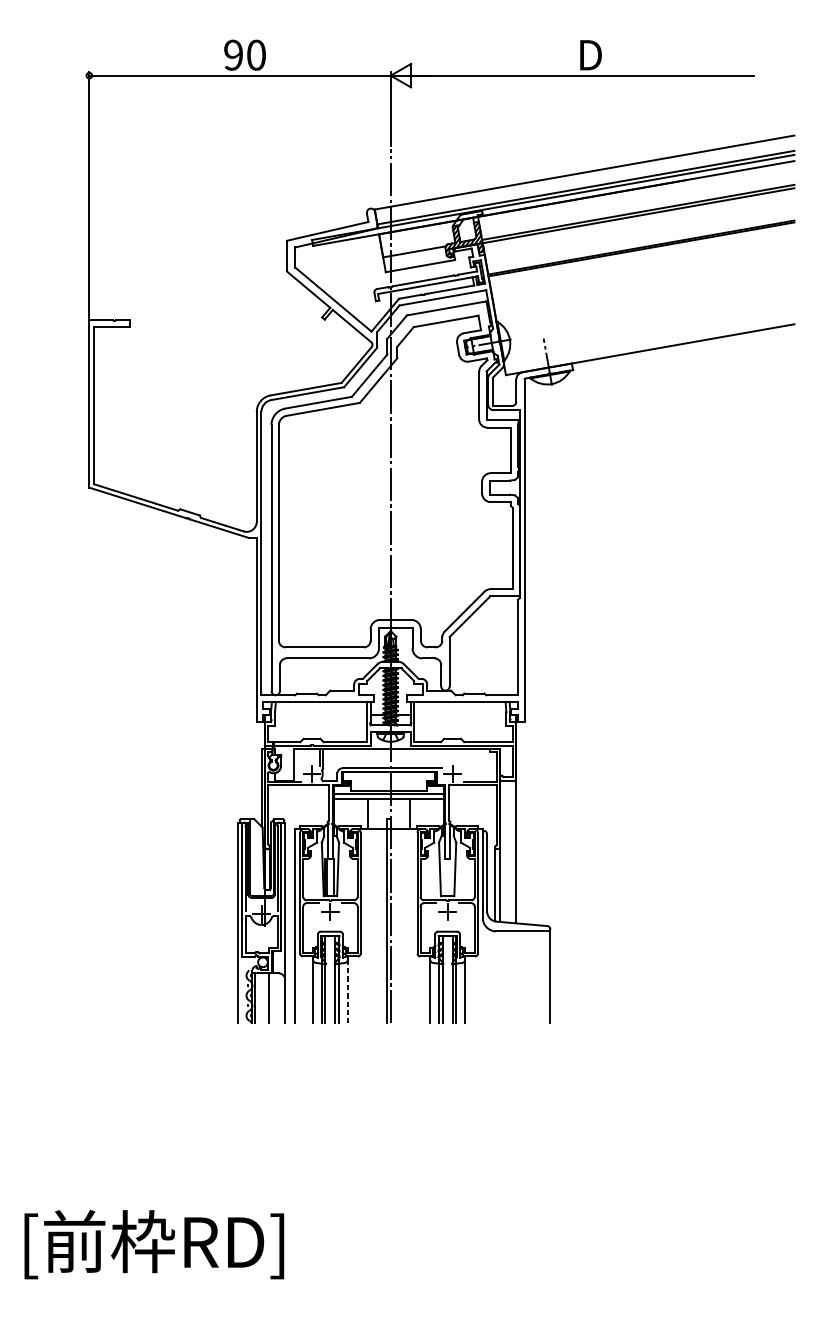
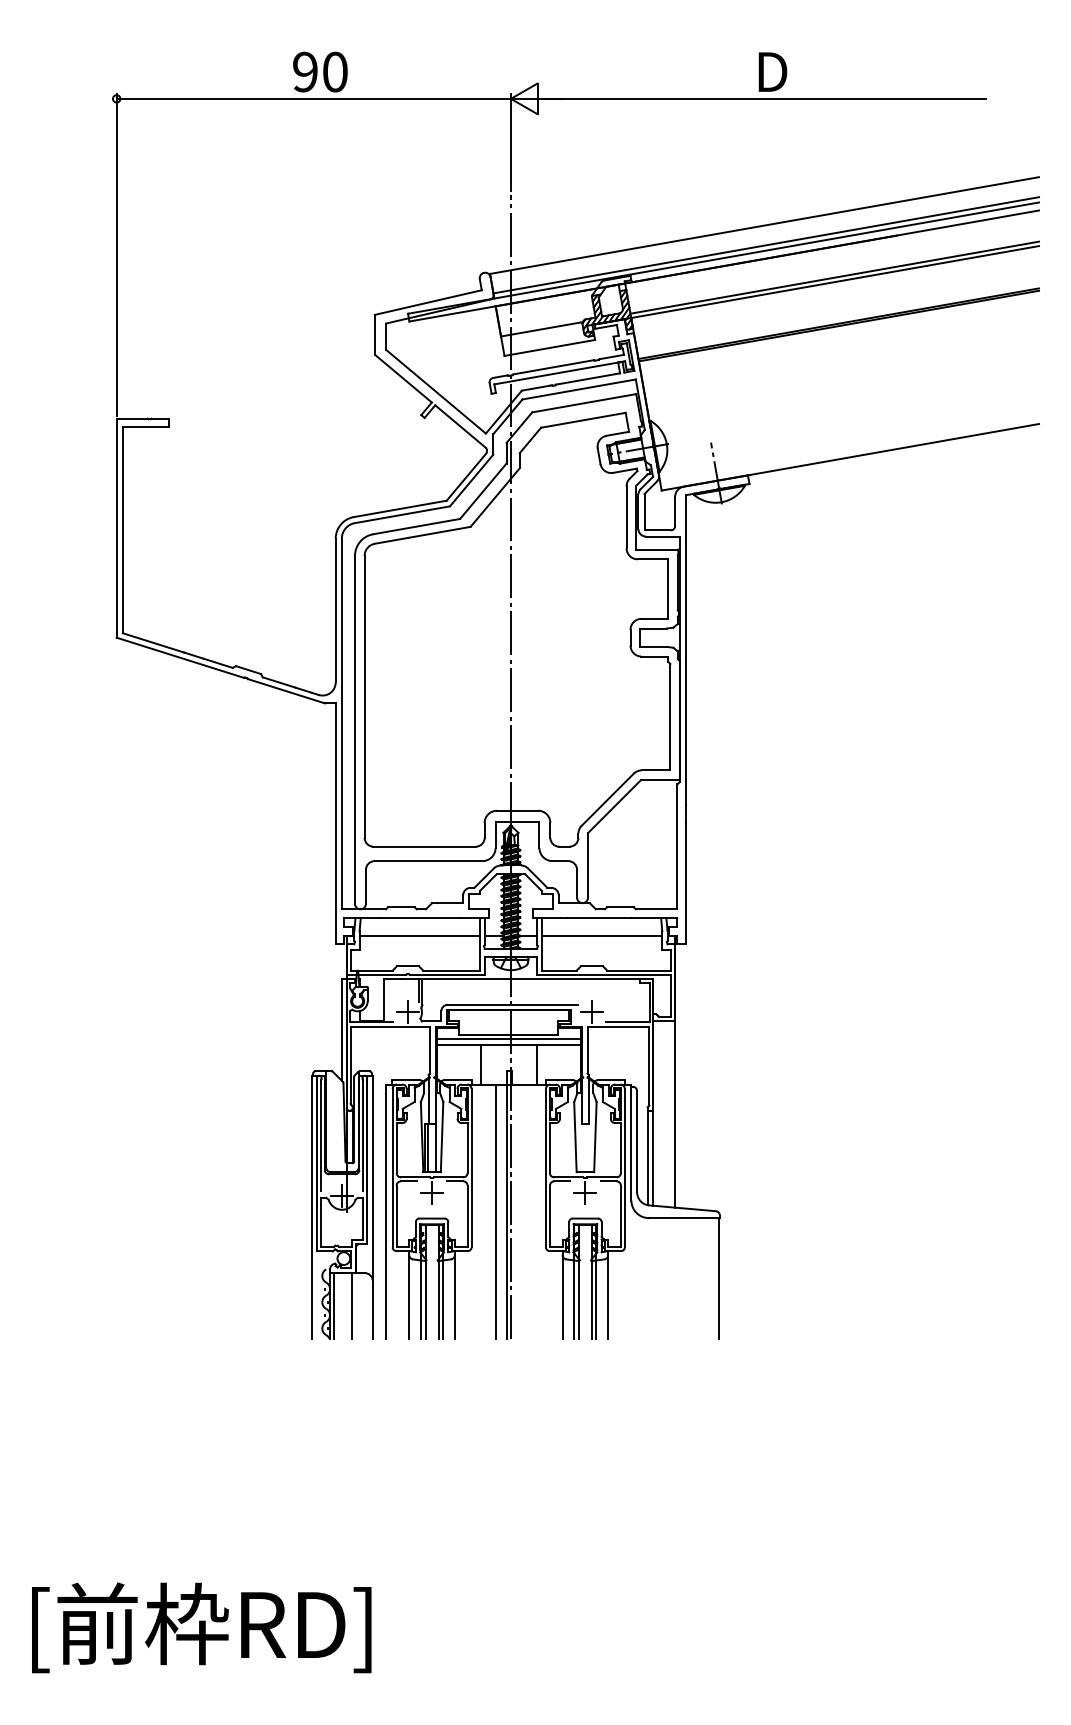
line: (320, 715) -> (419, 935), added
line: (459, 715) -> (601, 935), added
line: (378, 926) -> (495, 1211), added
line: (347, 991) -> (454, 1296), dashed -> solid

